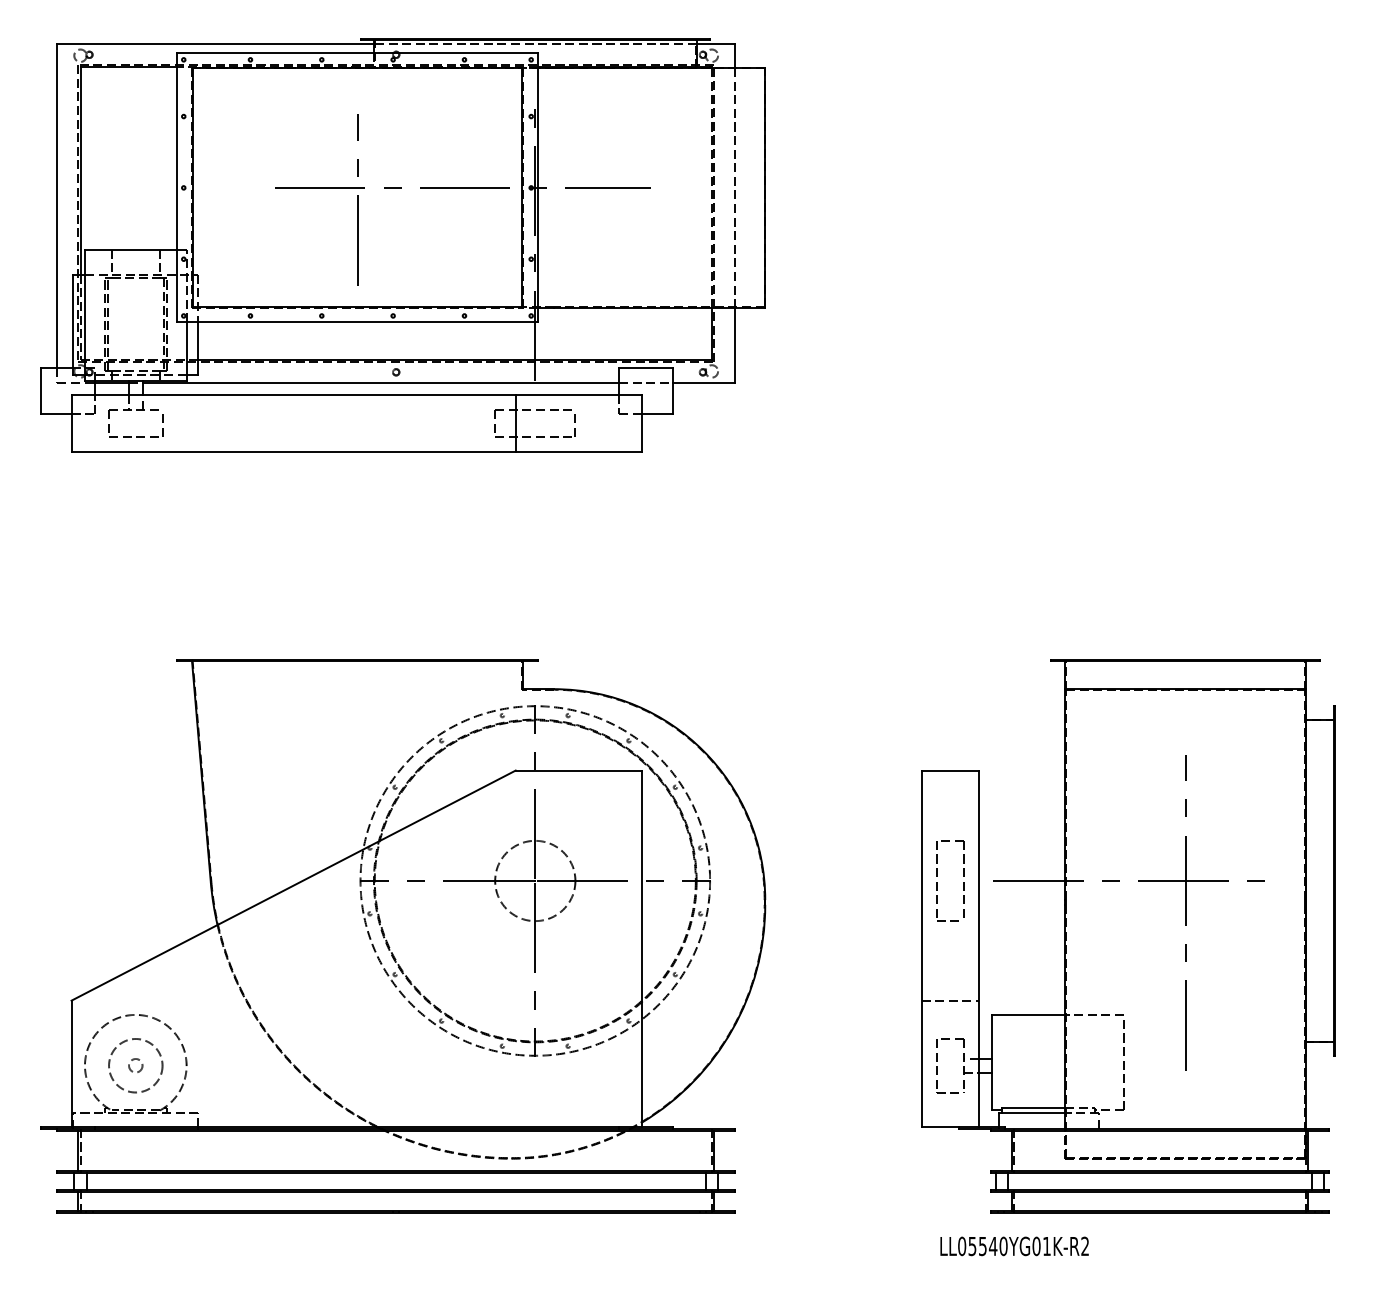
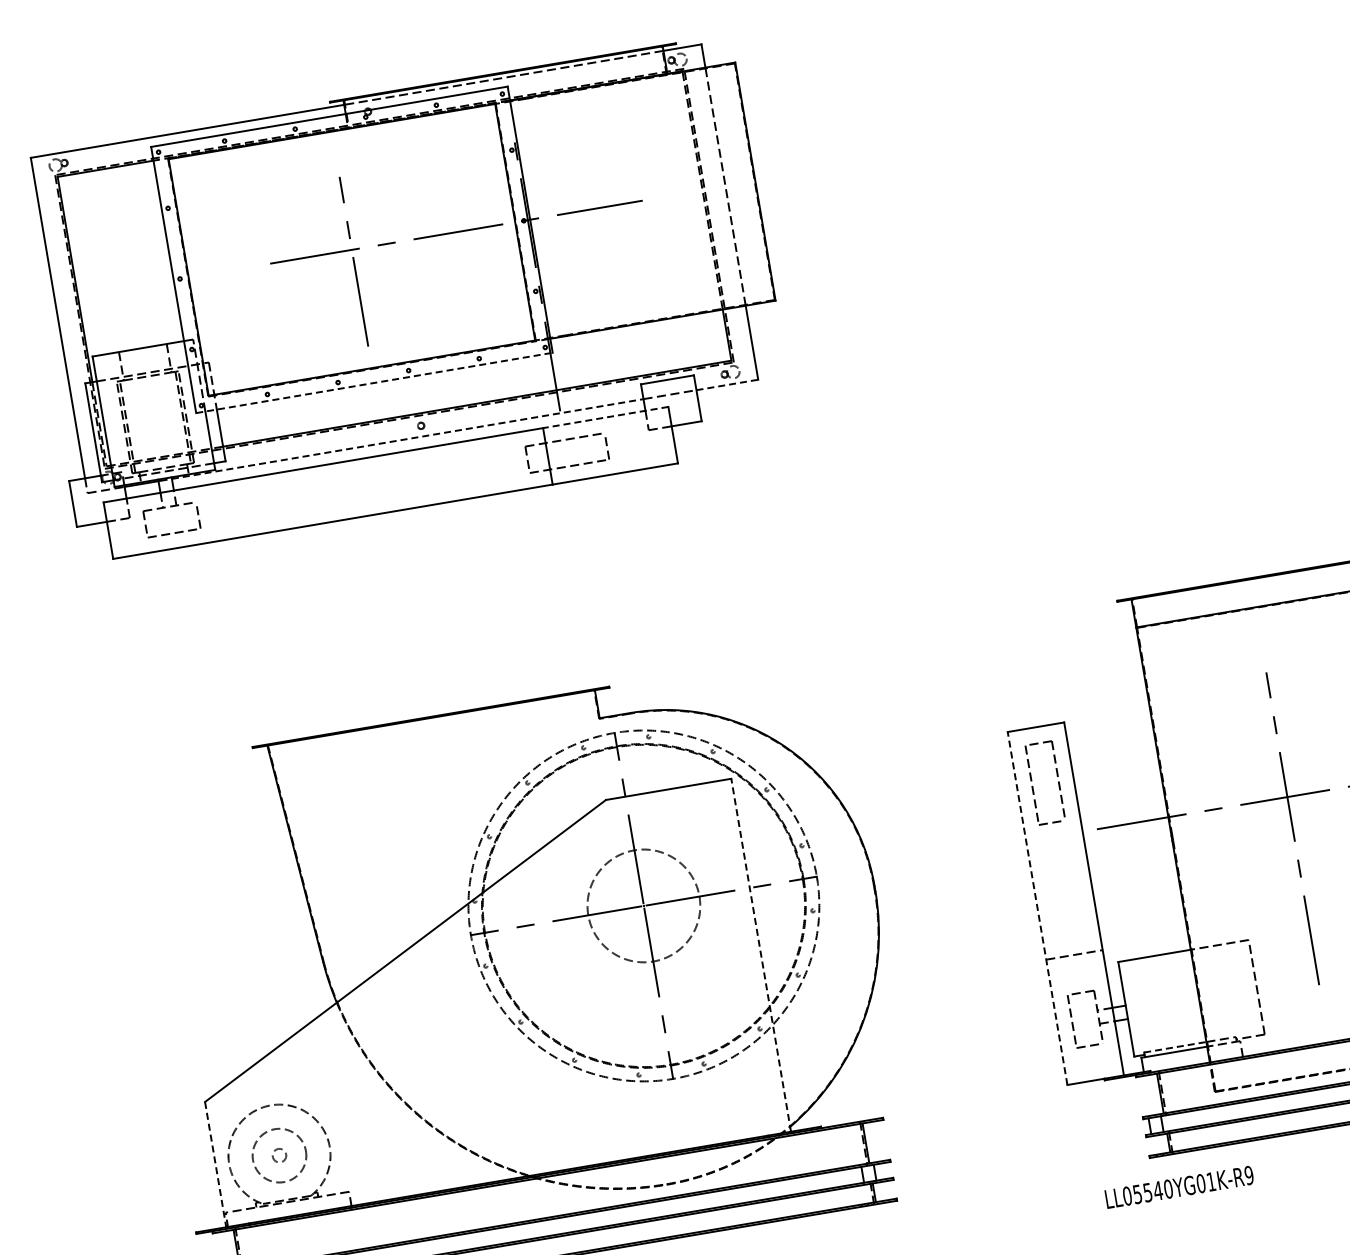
line: (357, 322) -> (374, 383), solid -> dashed
line: (381, 383) -> (408, 439), solid -> dashed
line: (704, 383) -> (728, 385), solid -> dashed
line: (578, 394) -> (605, 417), solid -> dashed
circle: (535, 880) -> (644, 905), size x1.4
part: (937, 882) -> (1033, 786), moved
line: (642, 948) -> (761, 954), solid -> dashed
line: (921, 948) -> (1037, 908), solid -> dashed
line: (71, 1064) -> (215, 1165), solid -> dashed
line: (1034, 1108) -> (1175, 1047), solid -> dashed
text: (1085, 1246) -> (1249, 1175), LL05540YG01K-R2 -> LL05540YG01K-R9

